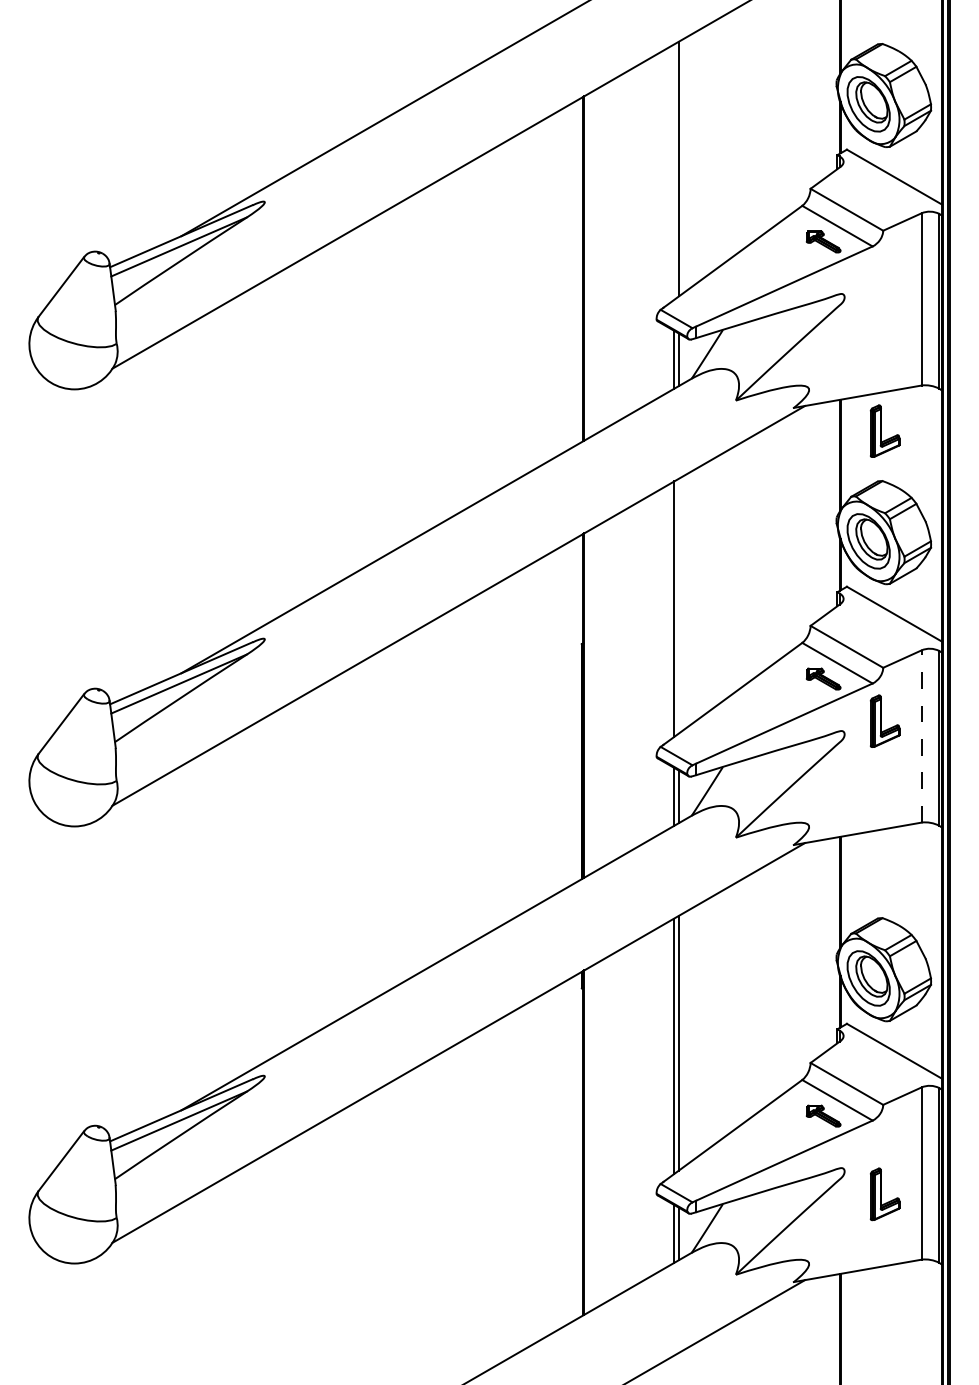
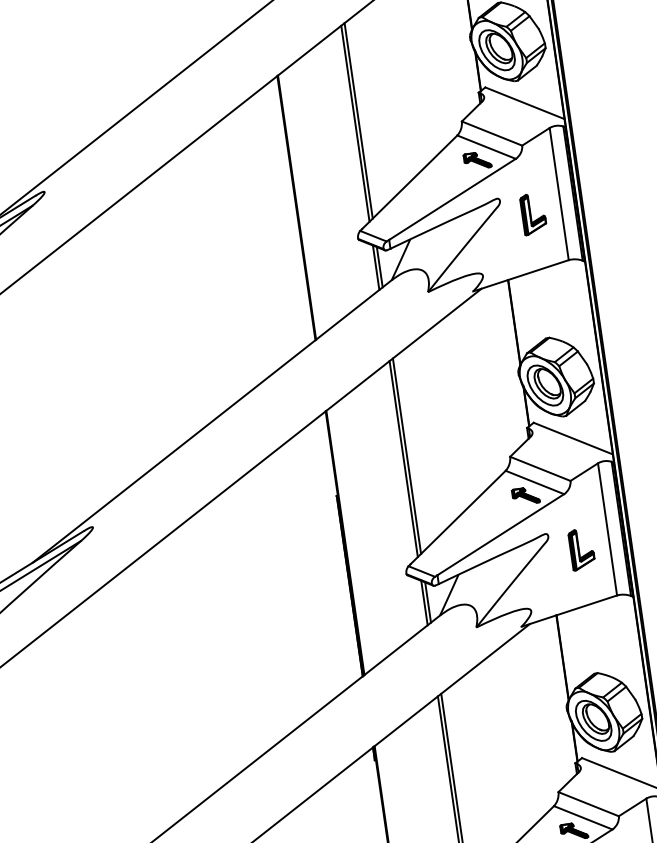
line: (674, 171) -> (355, 123), added
part: (884, 430) -> (533, 213), moved
line: (678, 605) -> (406, 455), added
part: (884, 720) -> (581, 548), moved
line: (921, 736) -> (607, 529), dashed -> solid

